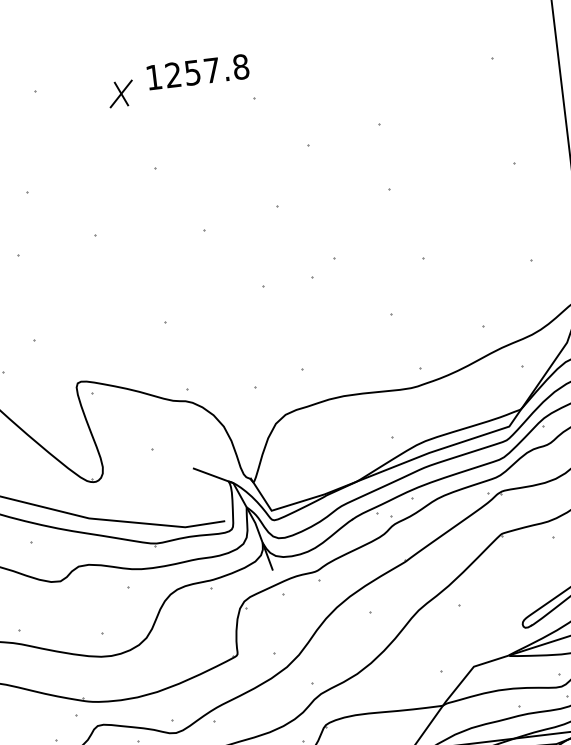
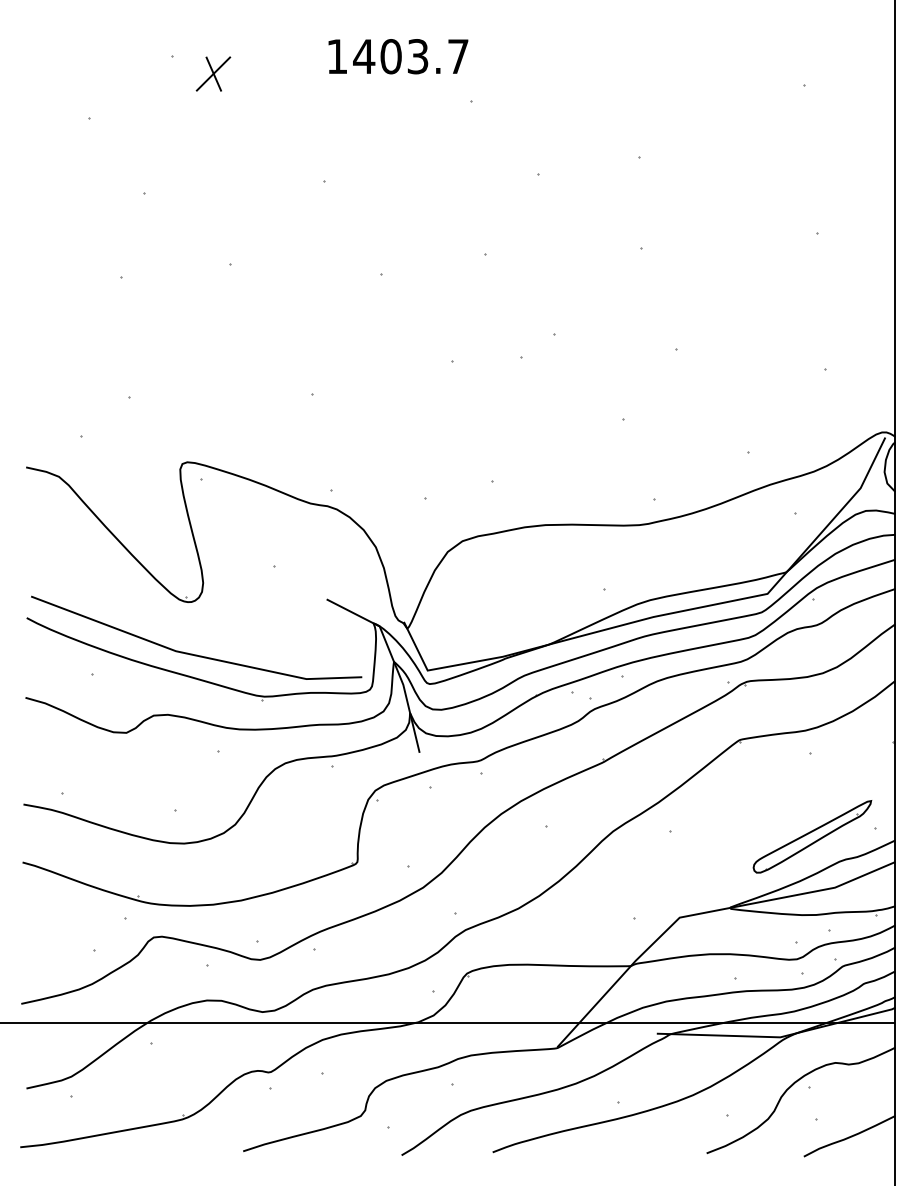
text: (206, 71) -> (410, 56), 1257.8 -> 1403.7
part: (121, 93) -> (213, 73), moved

